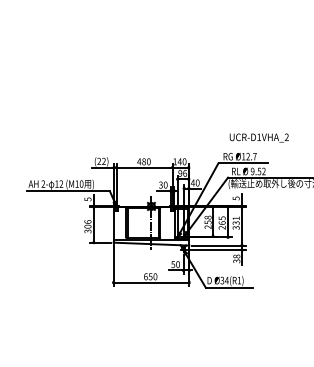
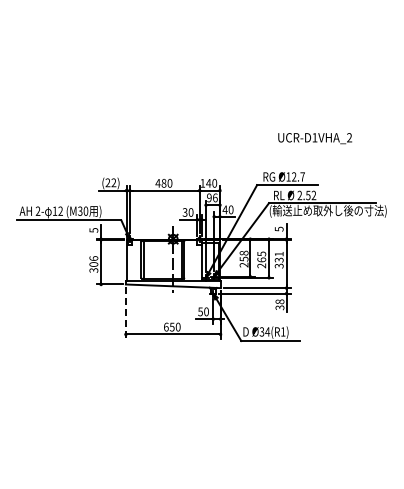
text: (258, 137) -> (314, 138), moved
text: (252, 171) -> (299, 195), 9.52 -> 2.52
text: (77, 183) -> (80, 210), (M10 -> (M30
line: (113, 265) -> (125, 313), solid -> dashed

